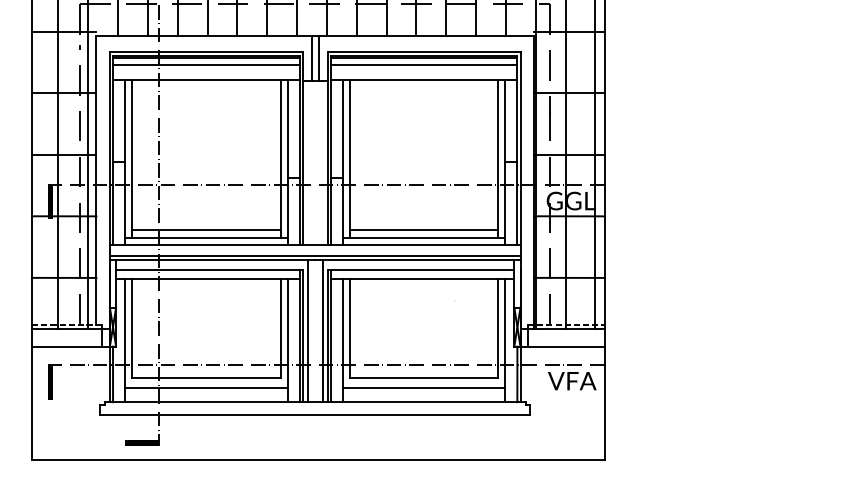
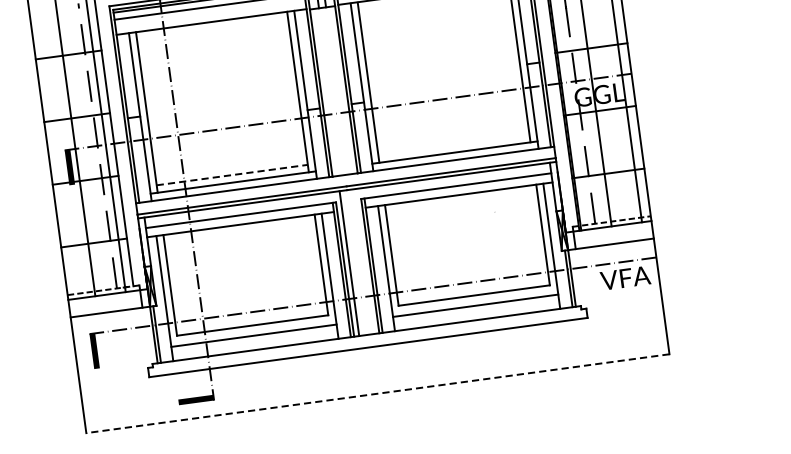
line: (206, 230) -> (232, 175), solid -> dashed
line: (423, 230) -> (453, 145), removed
line: (322, 330) -> (364, 260), removed
line: (317, 460) -> (377, 394), solid -> dashed

